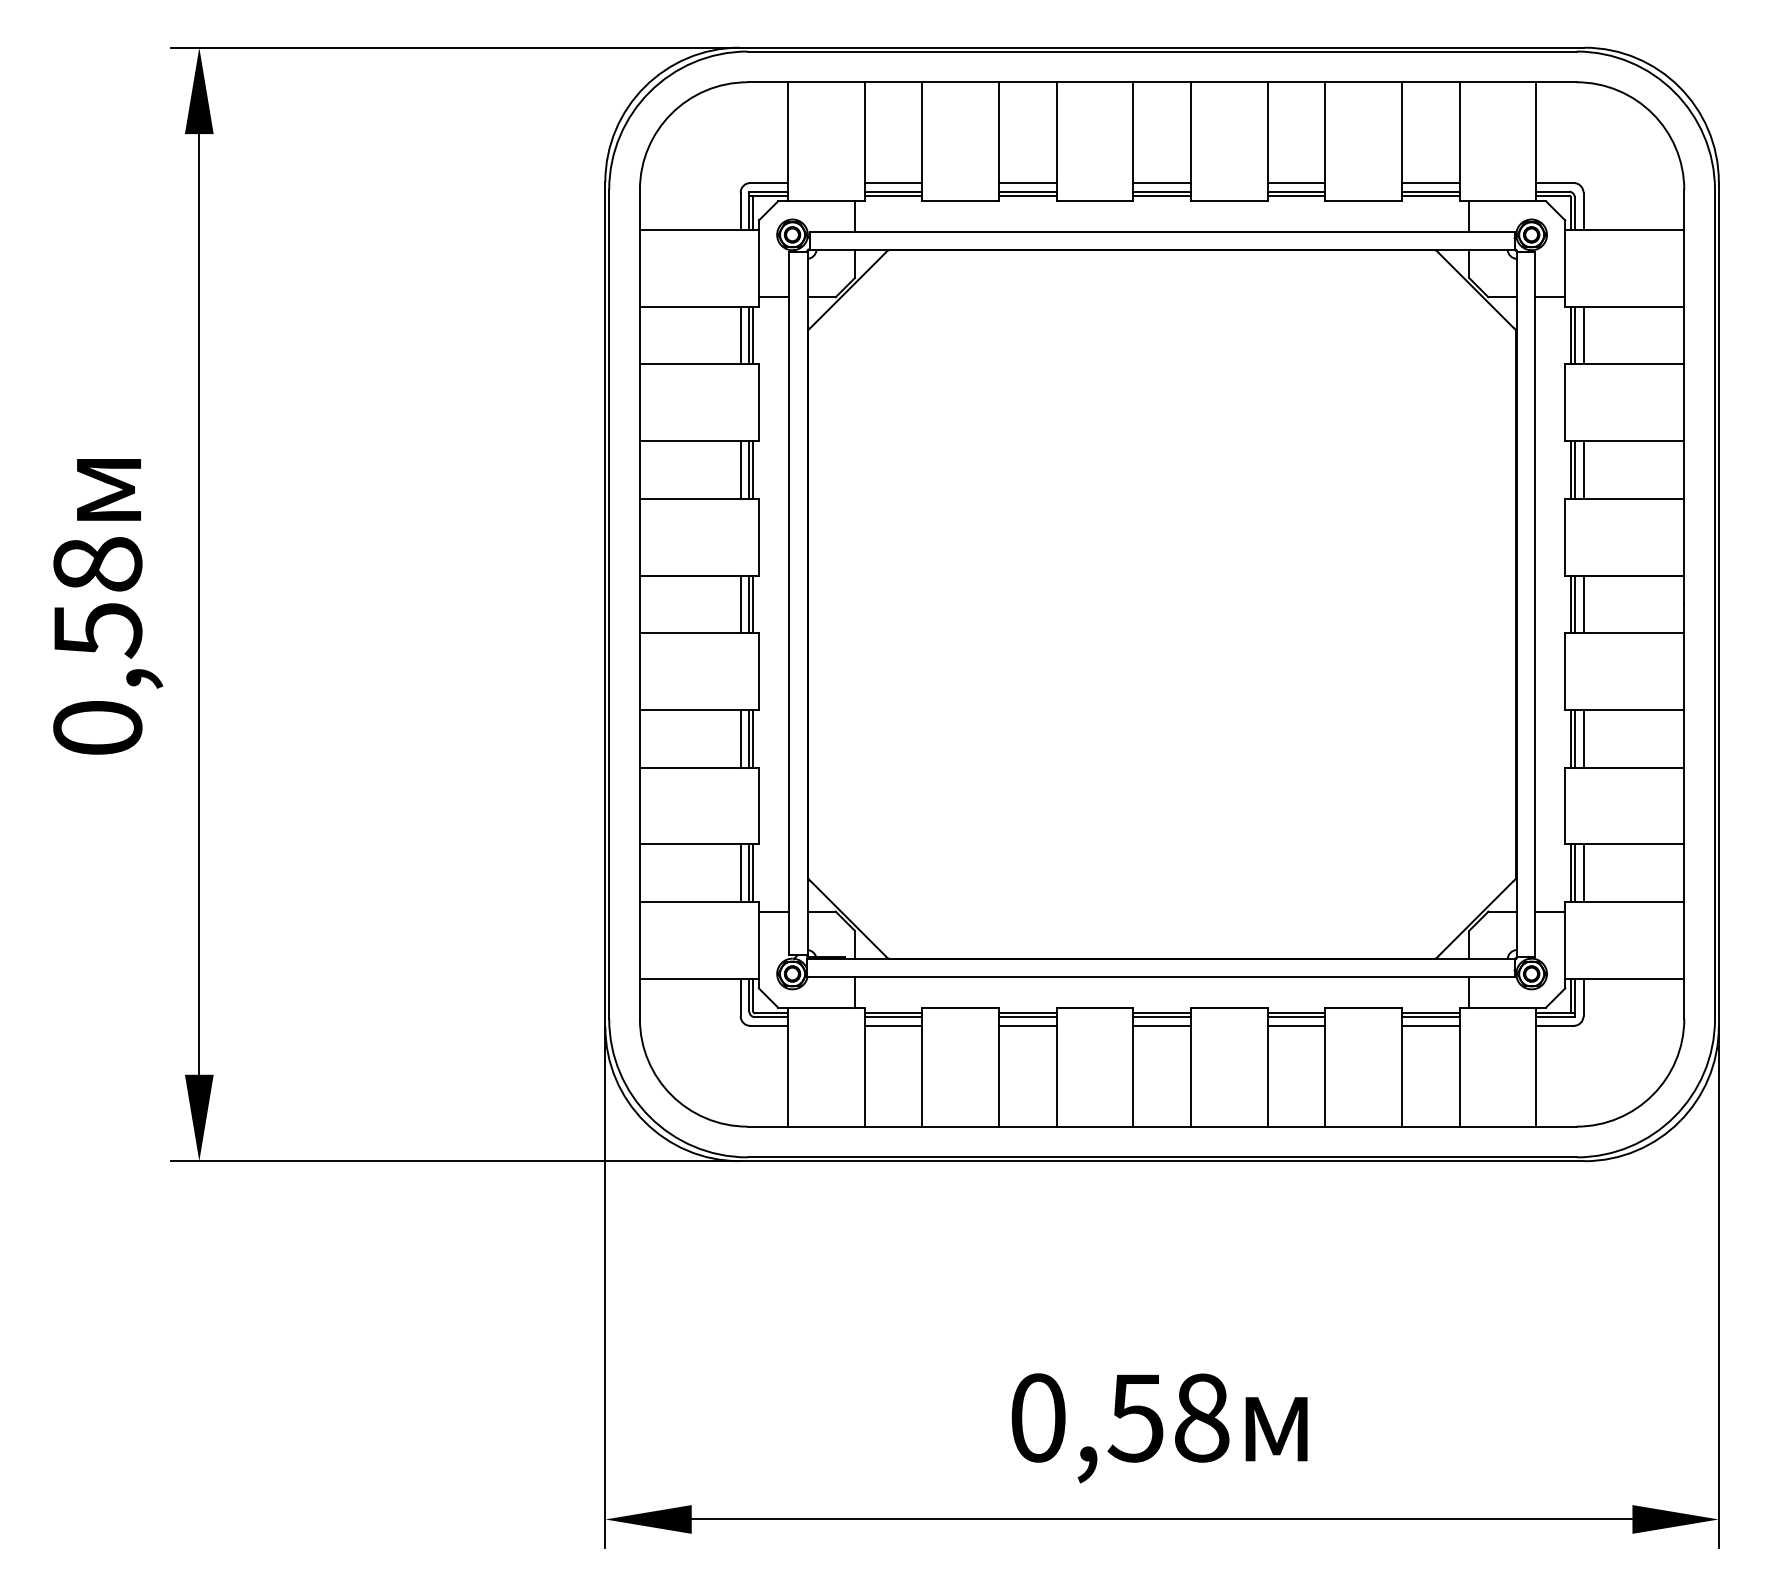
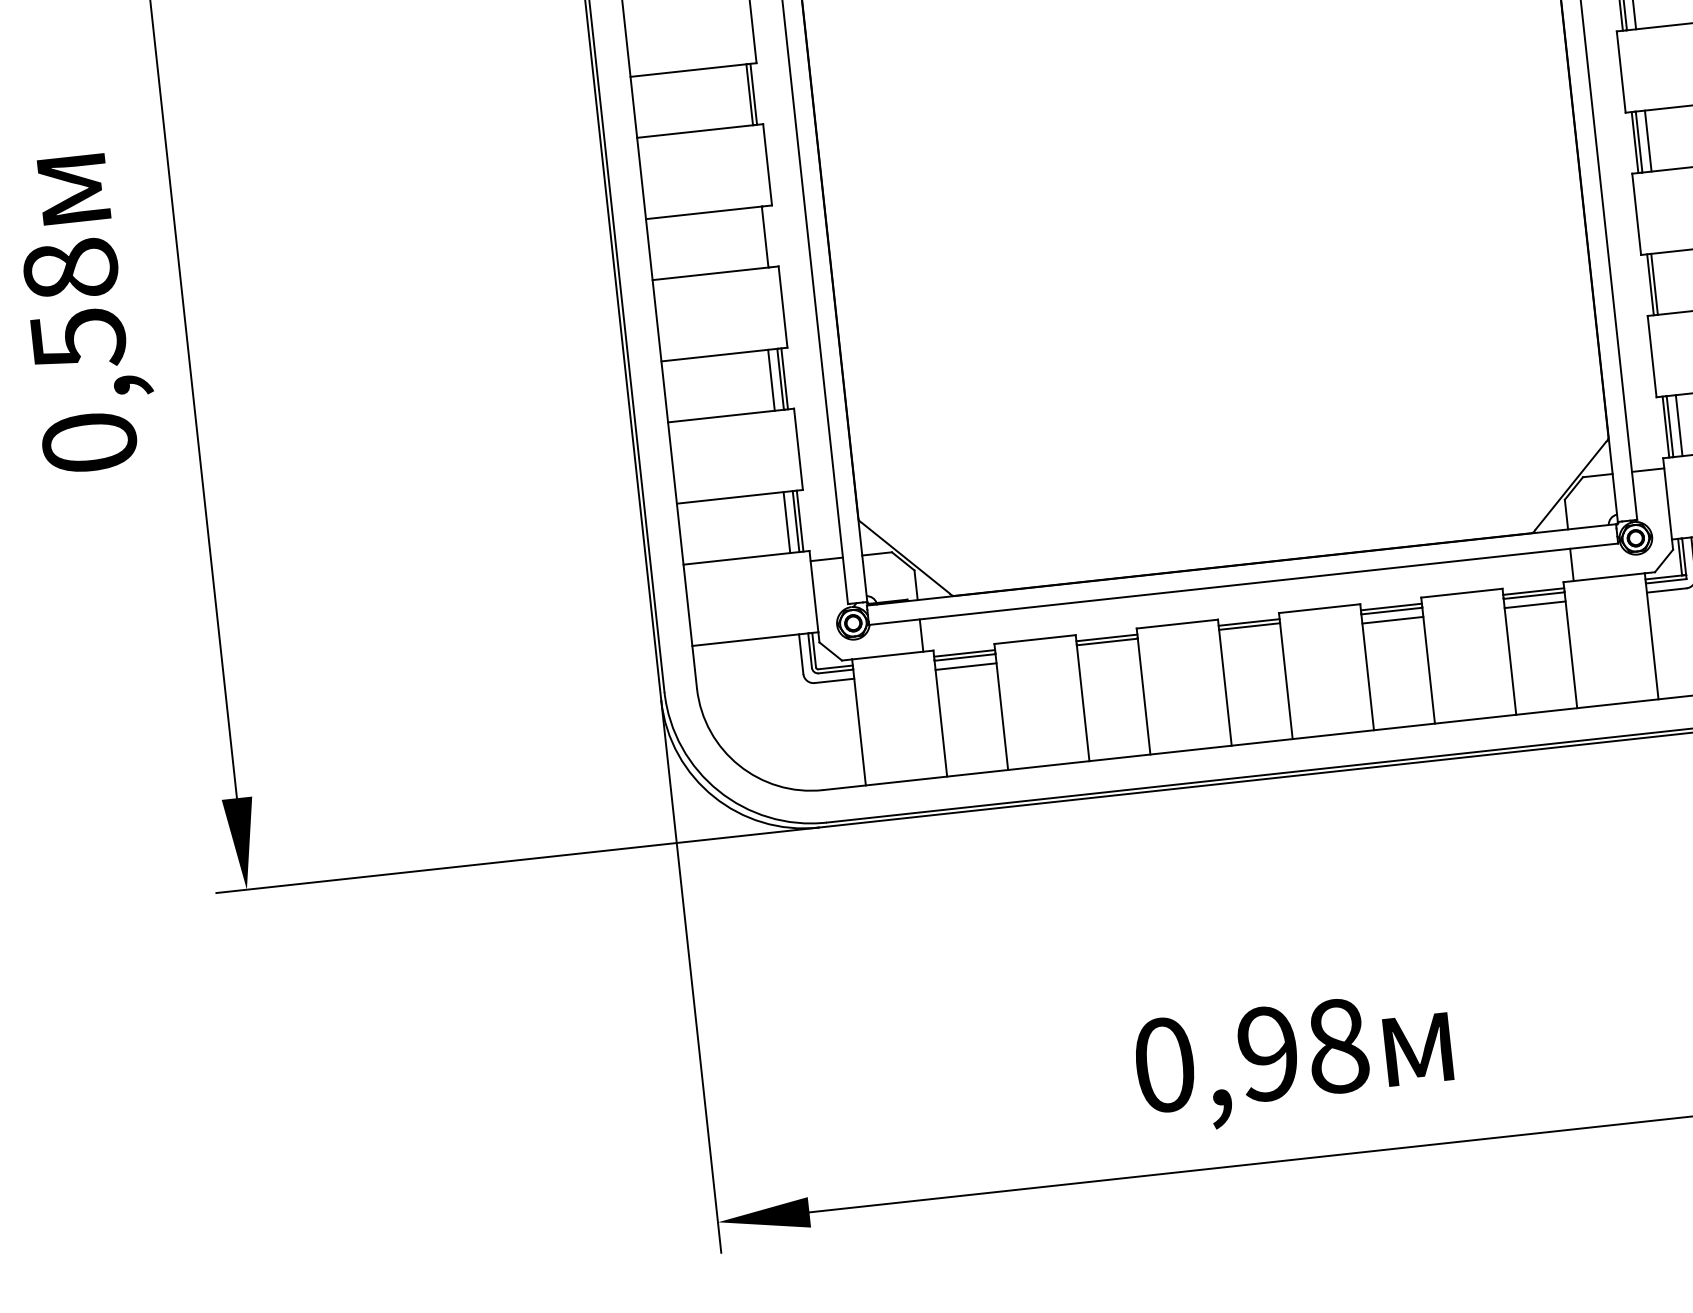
line: (740, 469) -> (740, 95), removed
line: (740, 604) -> (755, 238), removed
line: (753, 604) -> (769, 236), removed
line: (1583, 738) -> (1663, 283), removed
line: (1027, 1025) -> (1108, 650), removed
line: (1161, 1025) -> (1249, 635), removed
text: (1135, 1417) -> (1267, 1053), 0,58 -> 0,98

